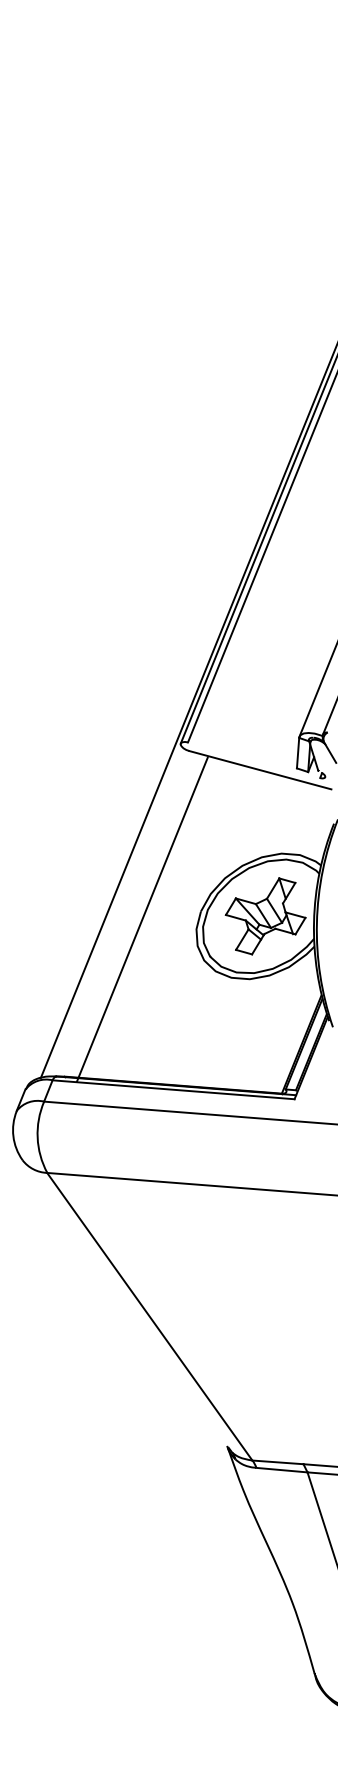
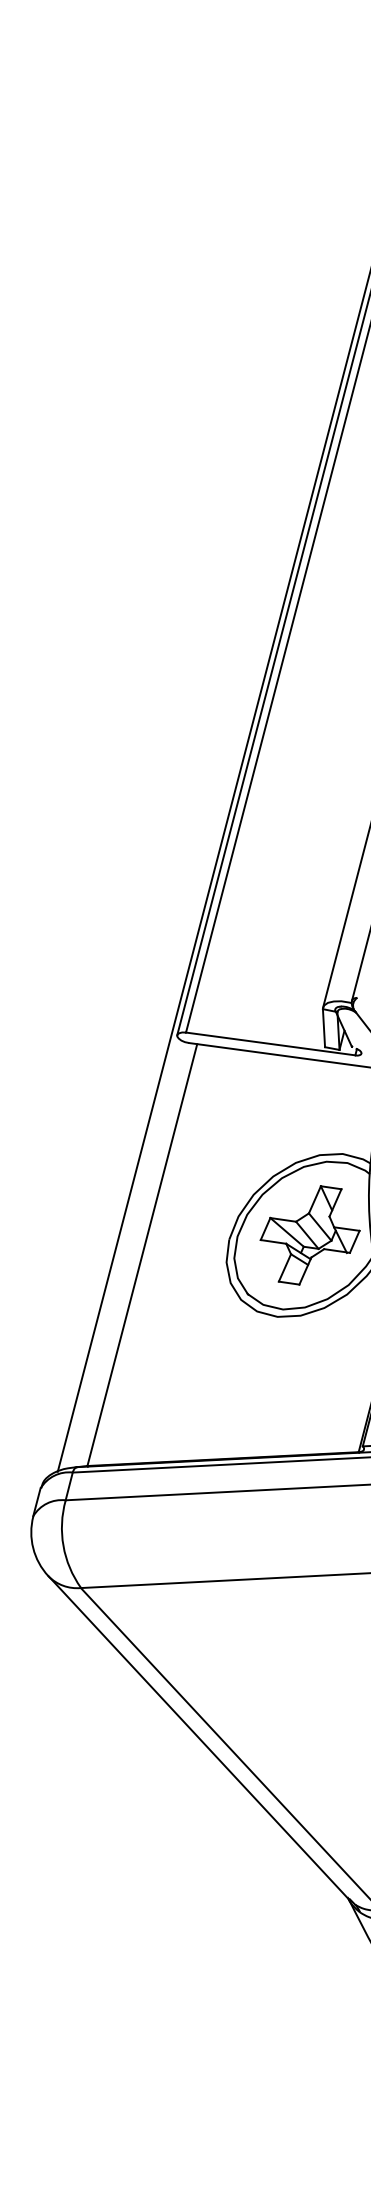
line: (254, 760) -> (271, 1044), added
line: (141, 919) -> (141, 1254), moved
line: (125, 1304) -> (199, 1738), added

